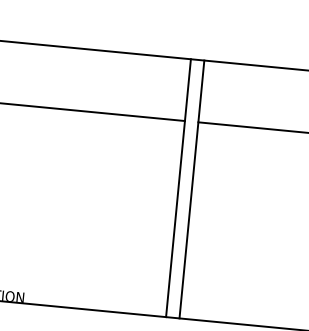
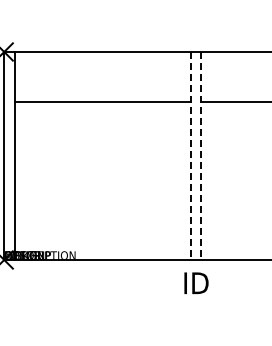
line: (178, 187) -> (190, 155), solid -> dashed
line: (192, 188) -> (201, 155), solid -> dashed

